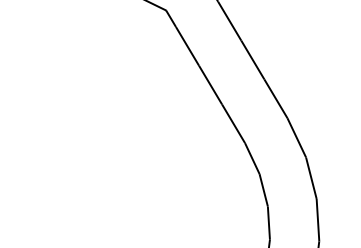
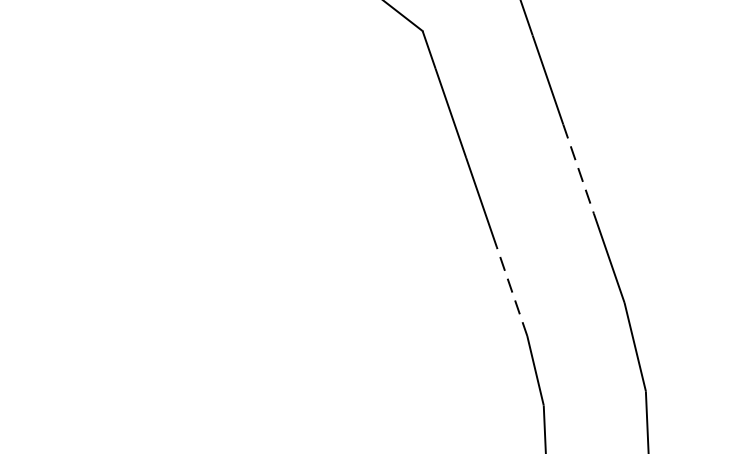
line: (252, 59) -> (578, 168), solid -> dashed
line: (233, 123) -> (512, 290), solid -> dashed

